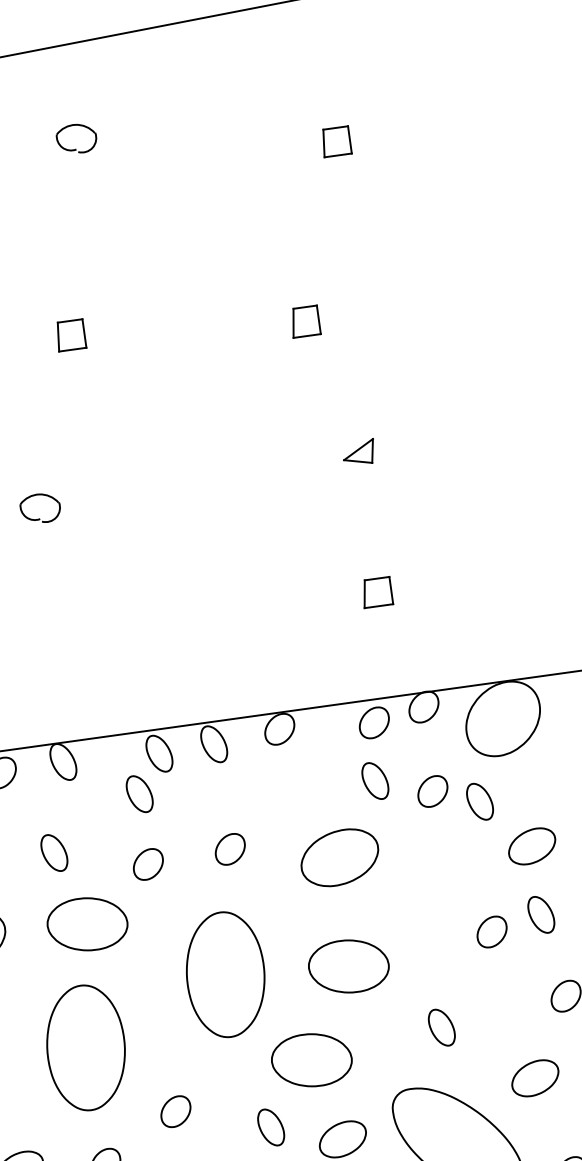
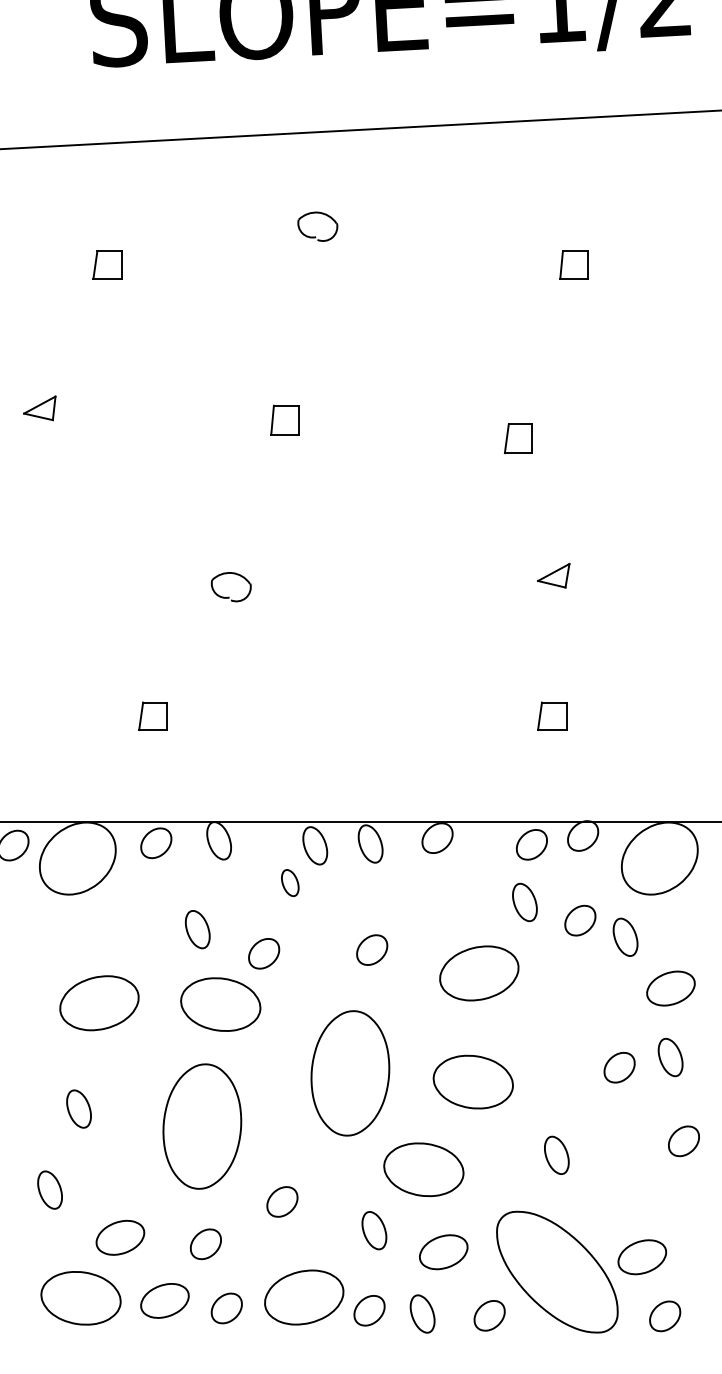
part: (139, 793) -> (290, 882), size x0.7
part: (148, 864) -> (264, 953), moved
part: (535, 1078) -> (642, 1257), moved

